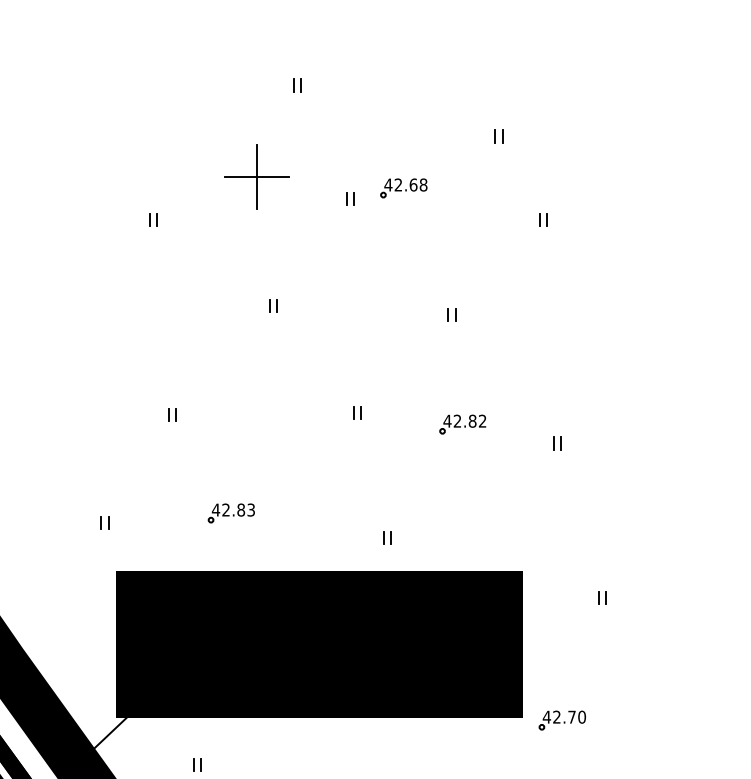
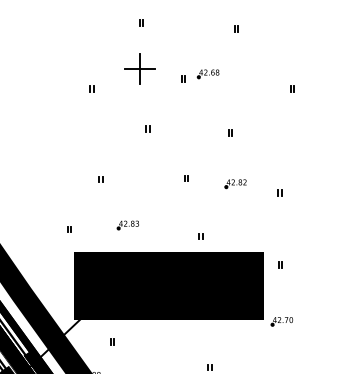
part: (296, 83) -> (141, 22), moved
part: (498, 135) -> (236, 28), moved
part: (543, 219) -> (292, 88), moved
part: (601, 597) -> (280, 264), moved

